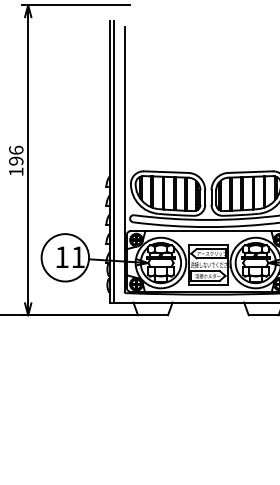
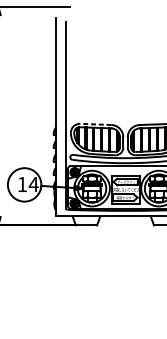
line: (113, 161) -> (58, 116), removed
line: (165, 172) -> (95, 124), solid -> dashed
text: (78, 256) -> (33, 183), 11 -> 14

